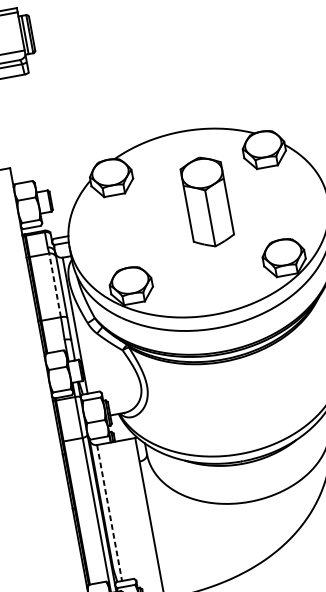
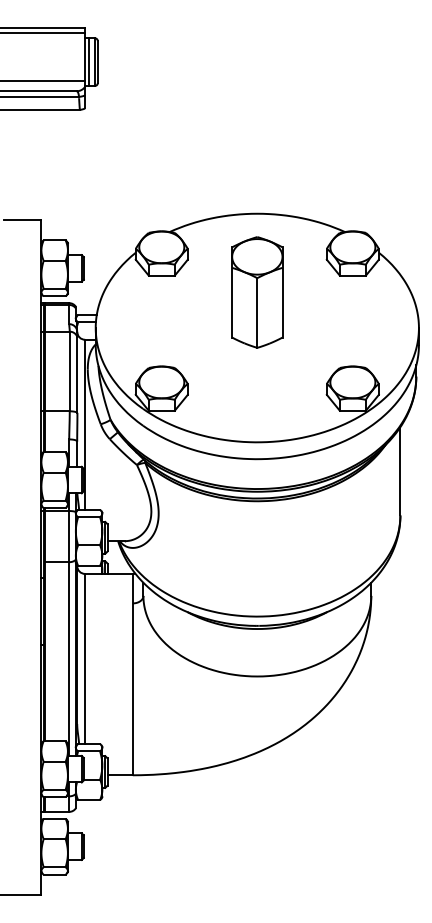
part: (207, 201) -> (257, 292), moved
line: (54, 285) -> (69, 371), dashed -> solid
line: (109, 513) -> (85, 659), dashed -> solid

